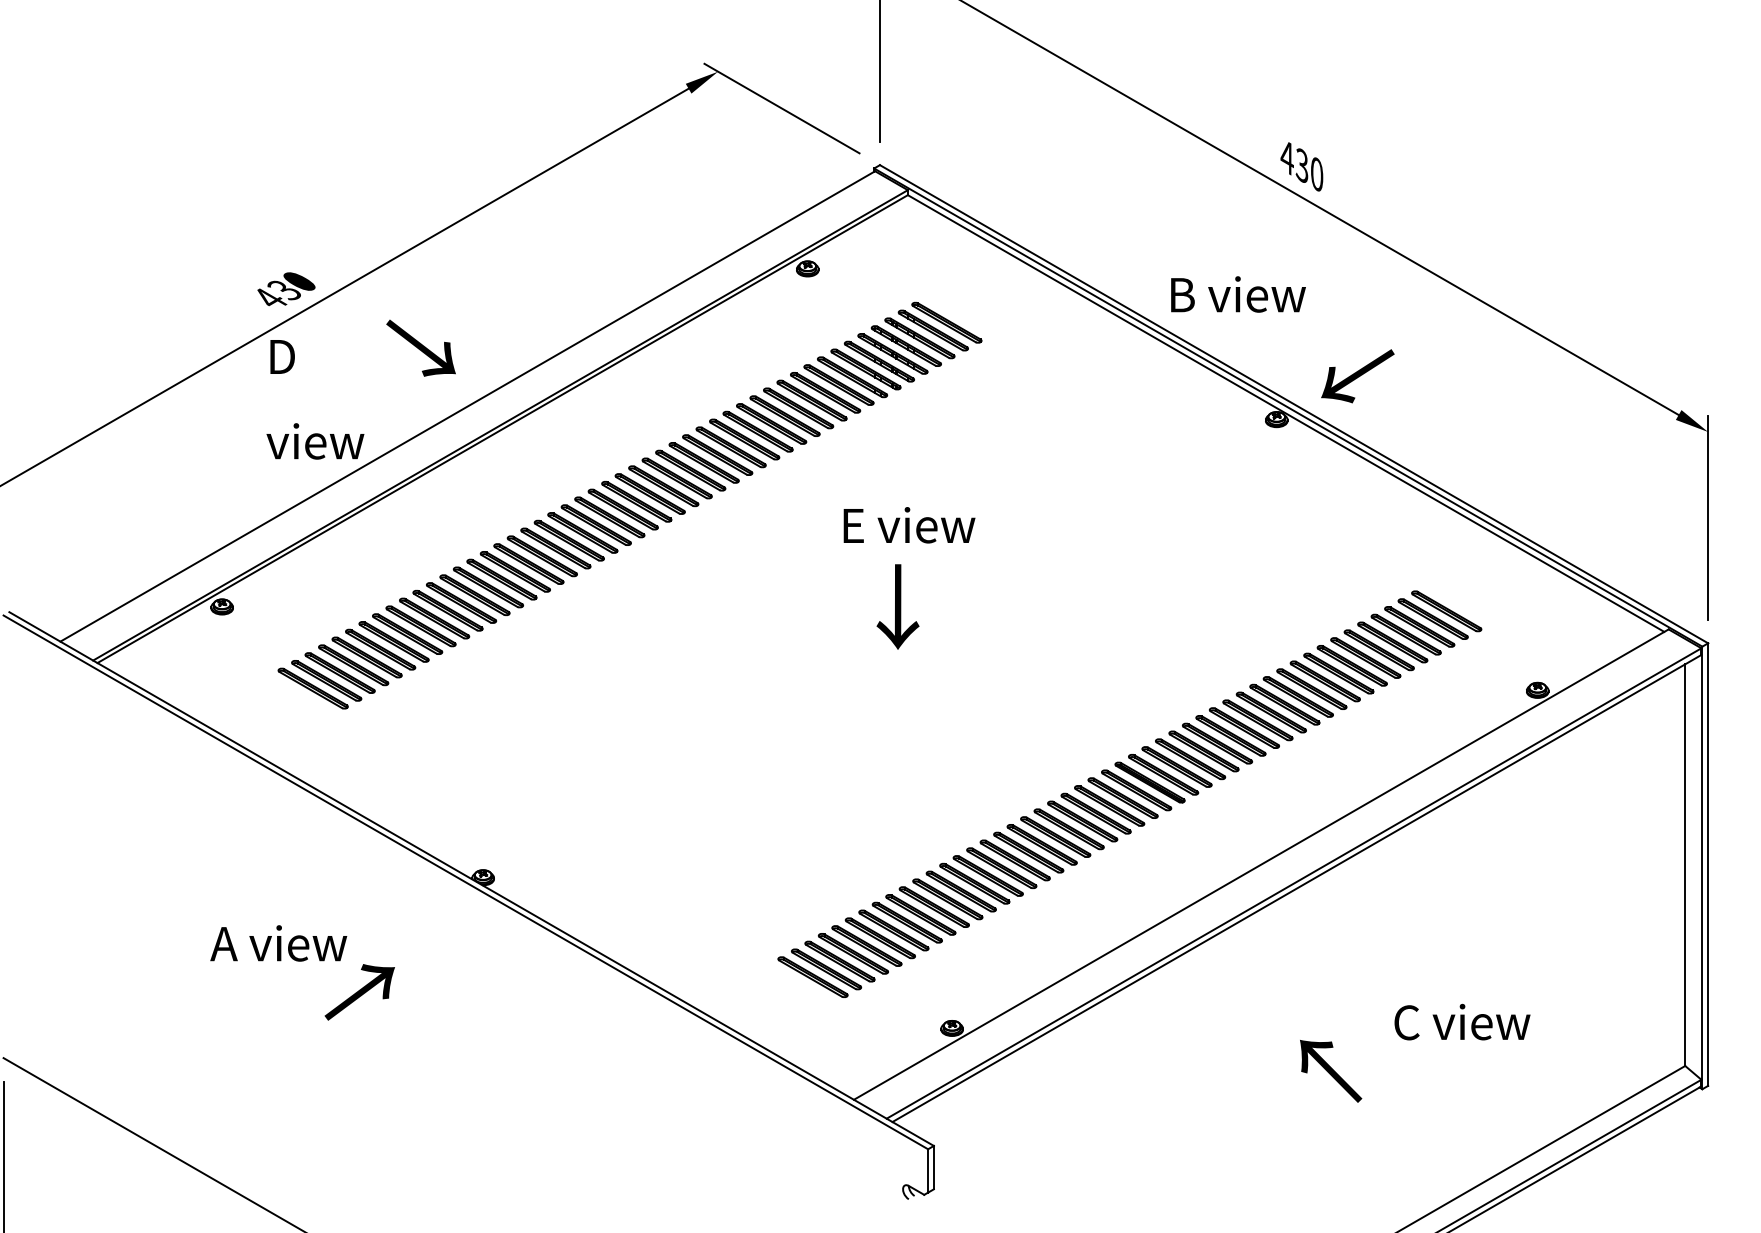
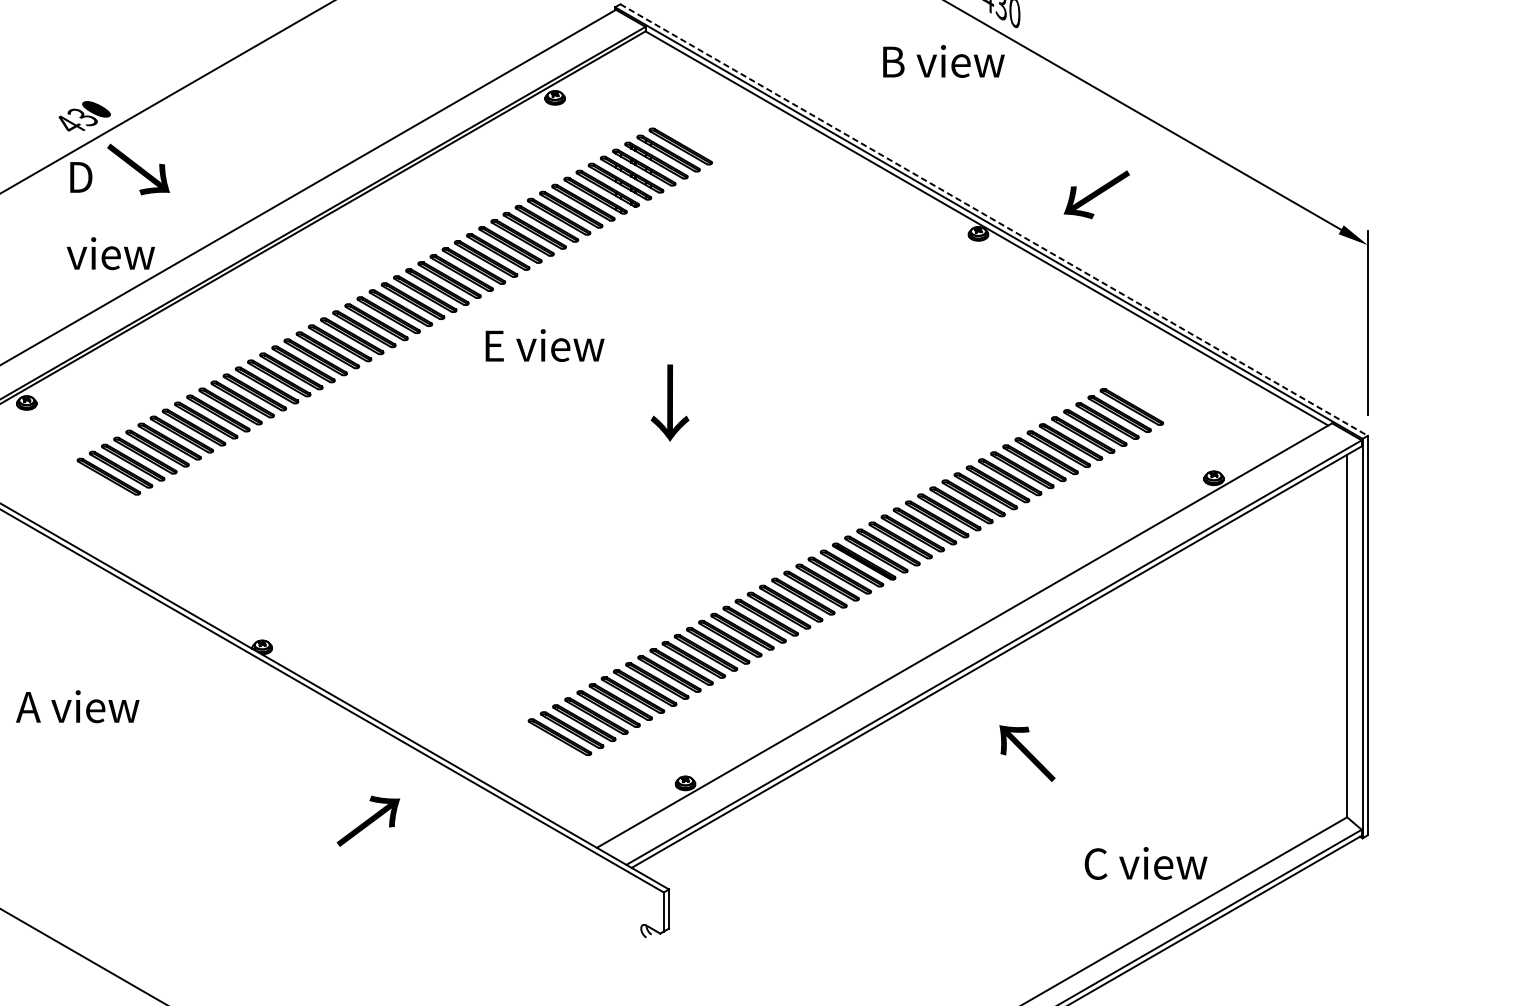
text: (1238, 294) -> (943, 61), moved
text: (420, 347) -> (138, 168), moved
text: (1357, 376) -> (1096, 195), moved
line: (1294, 404) -> (994, 220), solid -> dashed
text: (909, 525) -> (545, 345), moved
text: (897, 606) -> (669, 402), moved
text: (359, 992) -> (368, 821), moved
text: (1462, 1021) -> (1146, 862), moved
text: (1331, 1071) -> (1027, 753), moved

